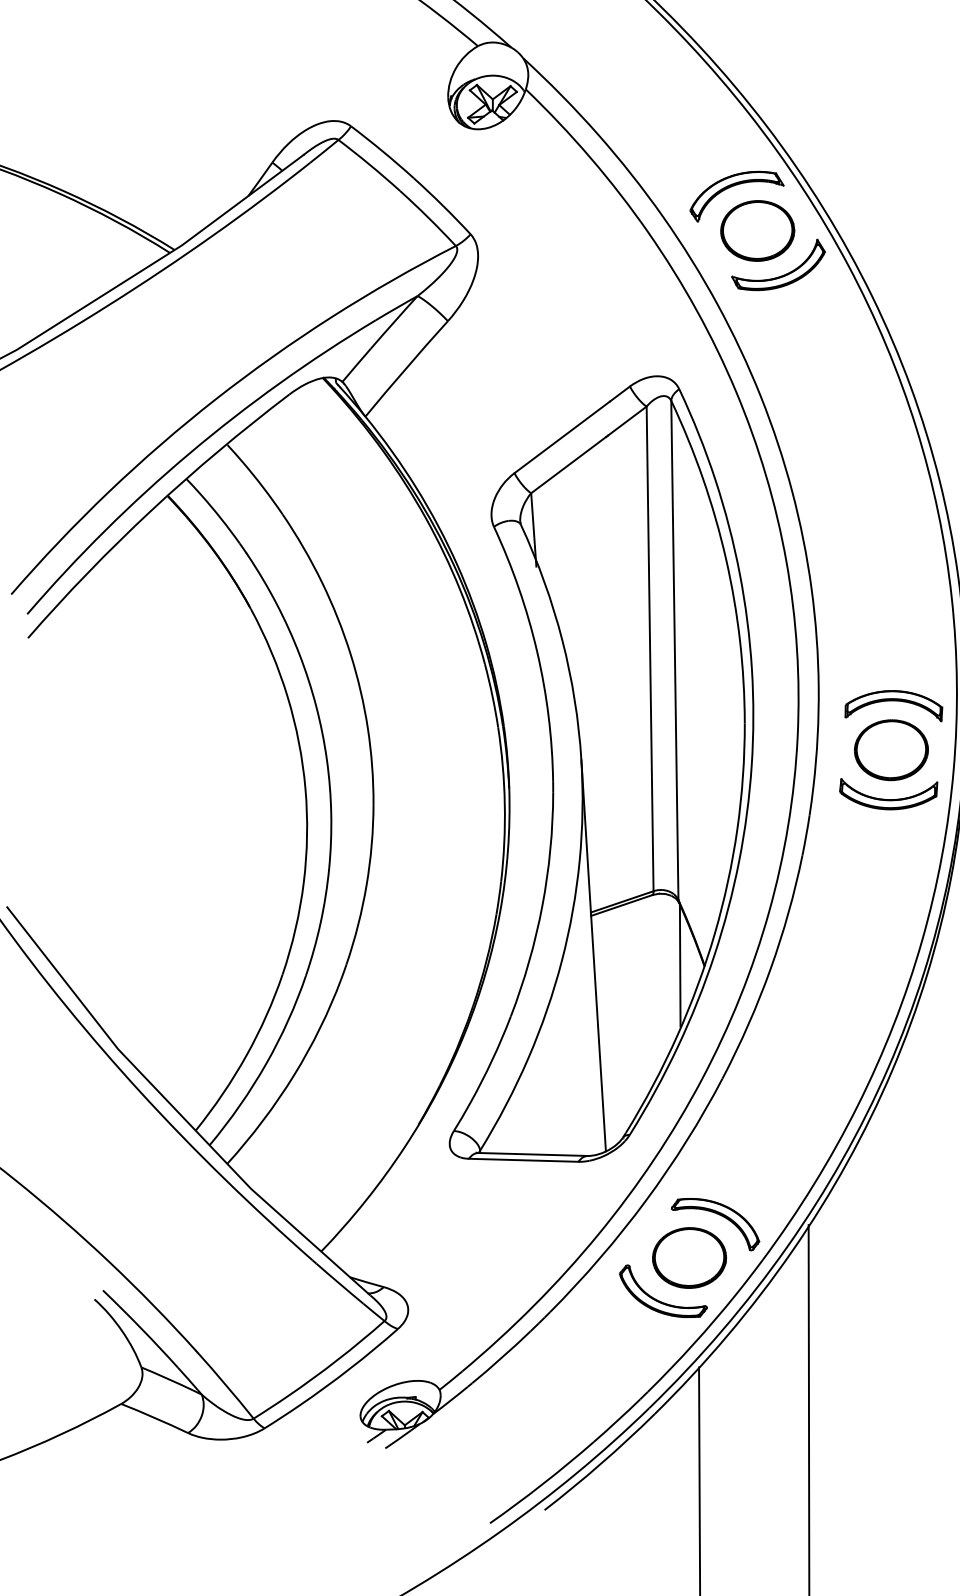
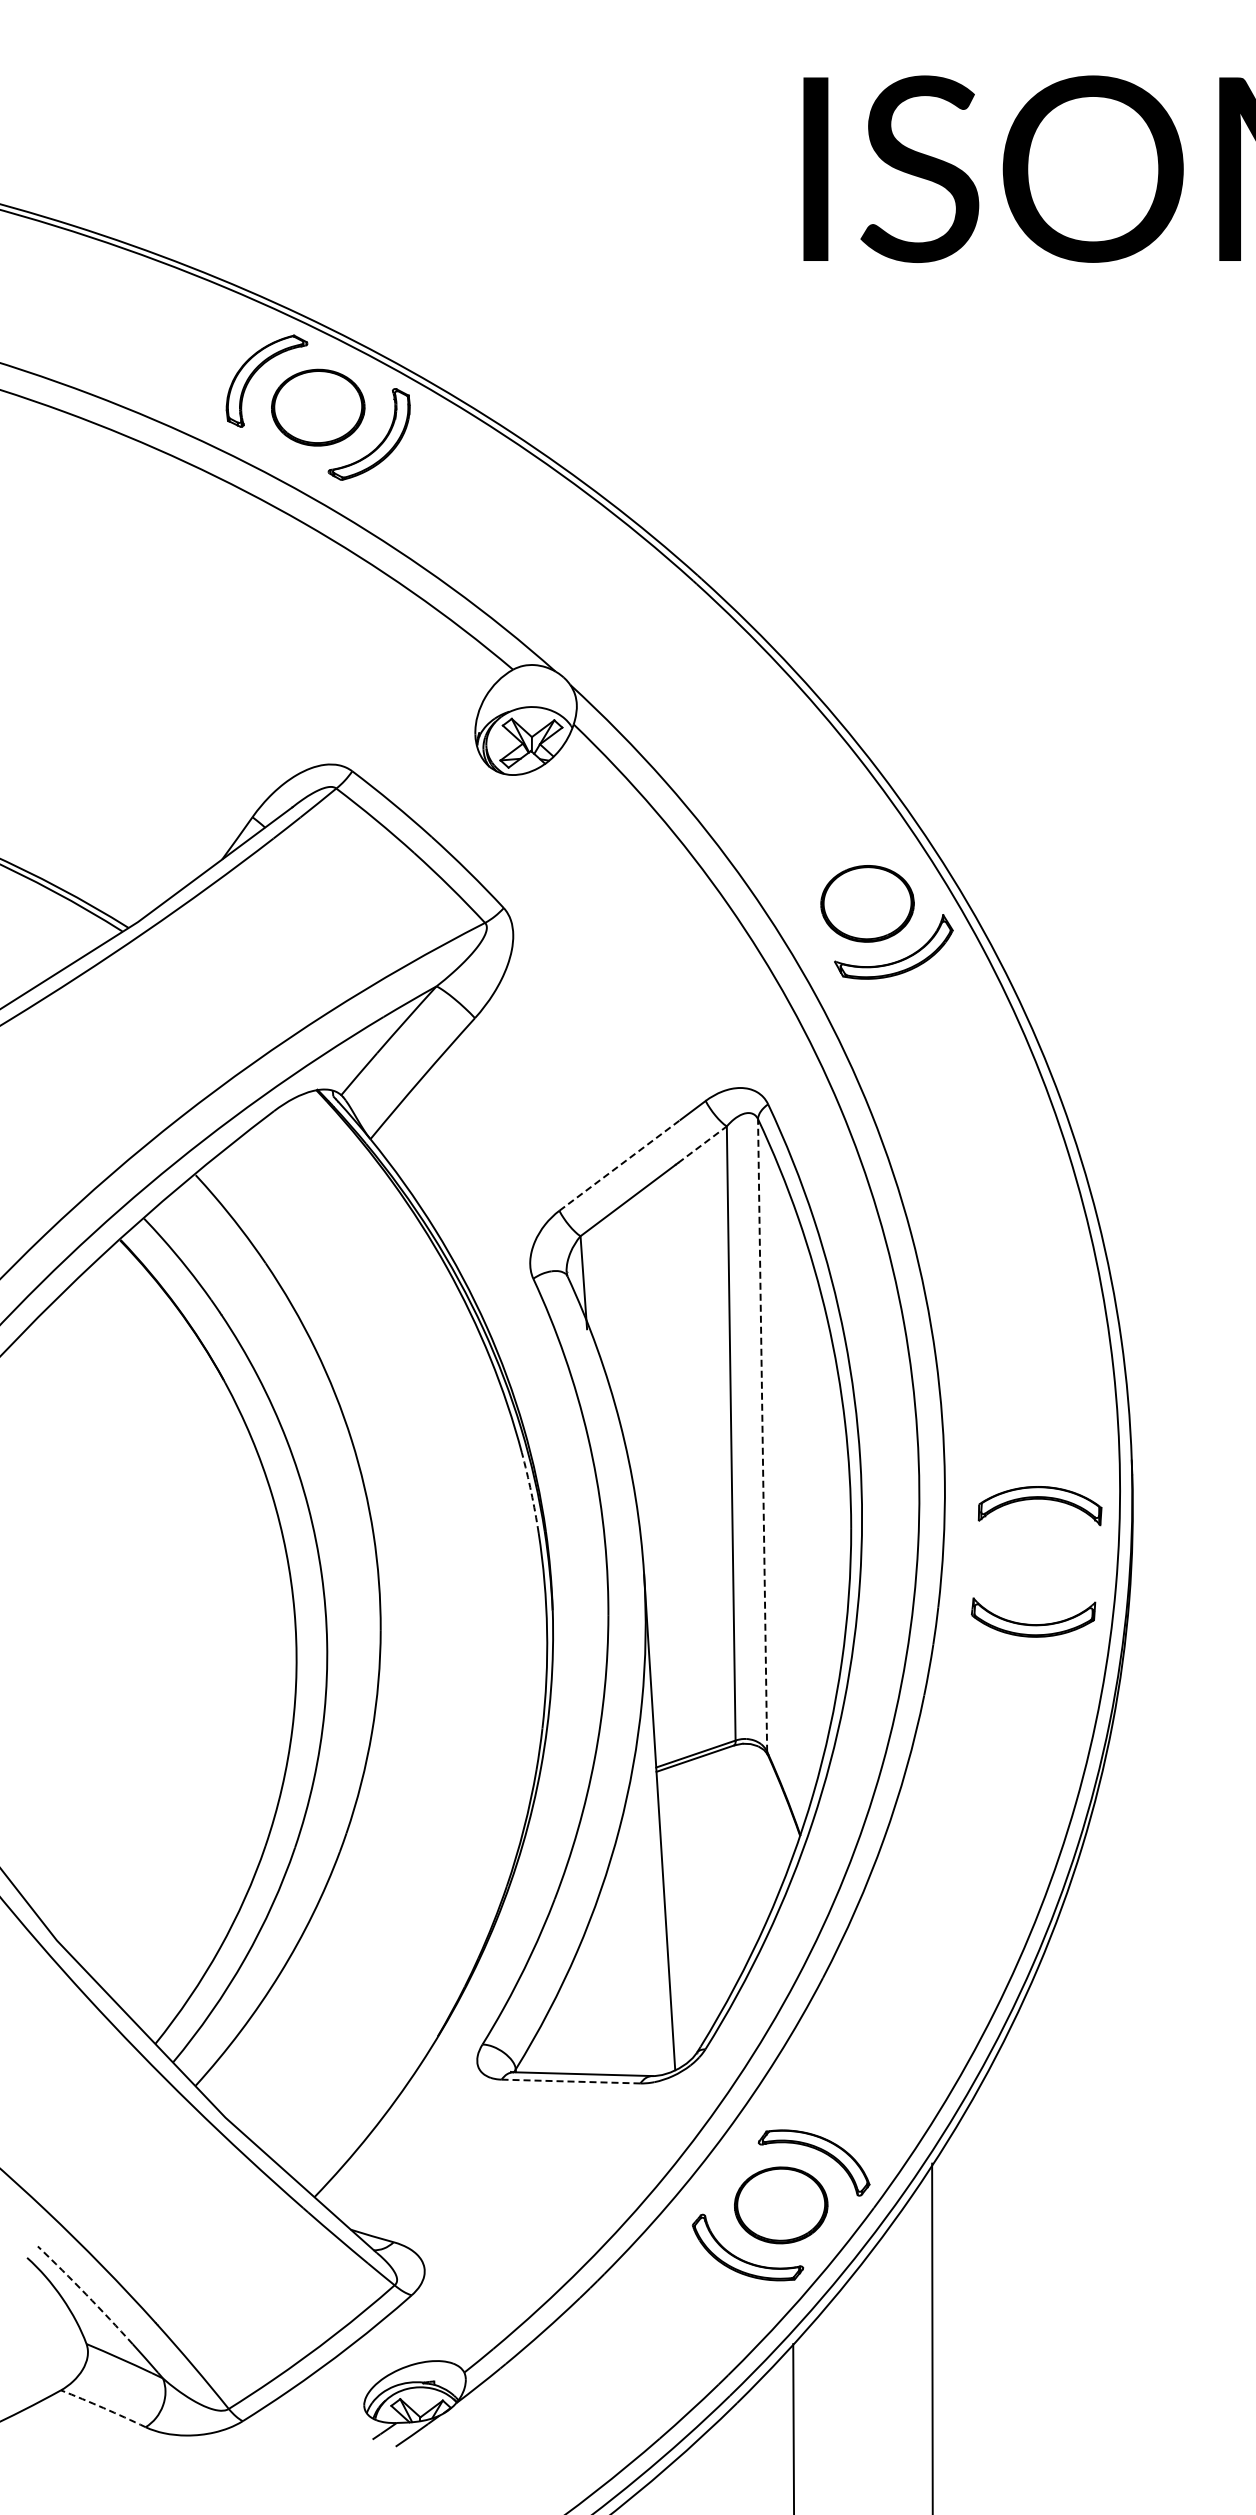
part: (733, 186) -> (837, 847), removed
line: (627, 420) -> (702, 1144), solid -> dashed
line: (561, 437) -> (619, 1165), solid -> dashed
line: (674, 649) -> (762, 1434), solid -> dashed
arc: (492, 695) -> (531, 1492), solid -> dashed
part: (891, 749) -> (1036, 1561), removed
line: (680, 965) -> (769, 1834), removed
line: (523, 1160) -> (570, 2081), solid -> dashed
arc: (141, 1328) -> (86, 2294), solid -> dashed
arc: (154, 1418) -> (103, 2408), solid -> dashed

